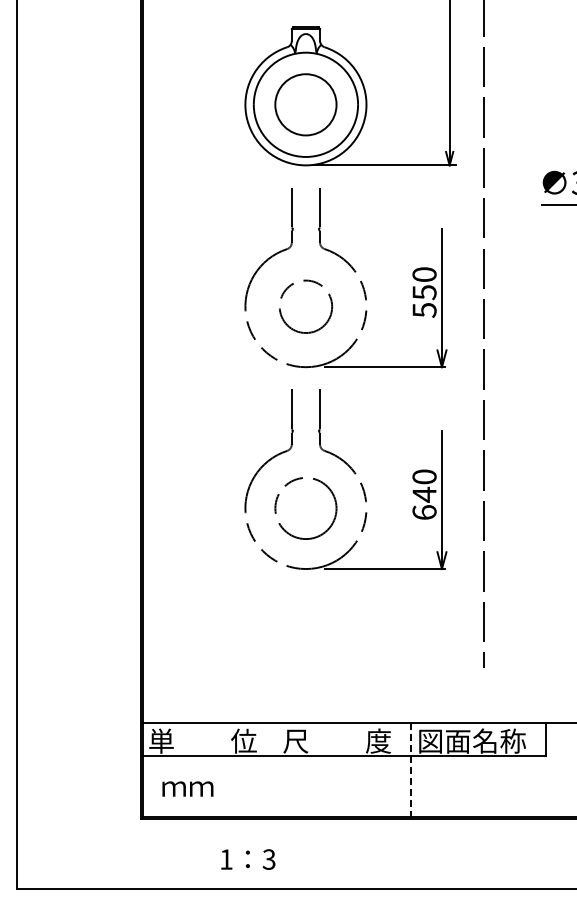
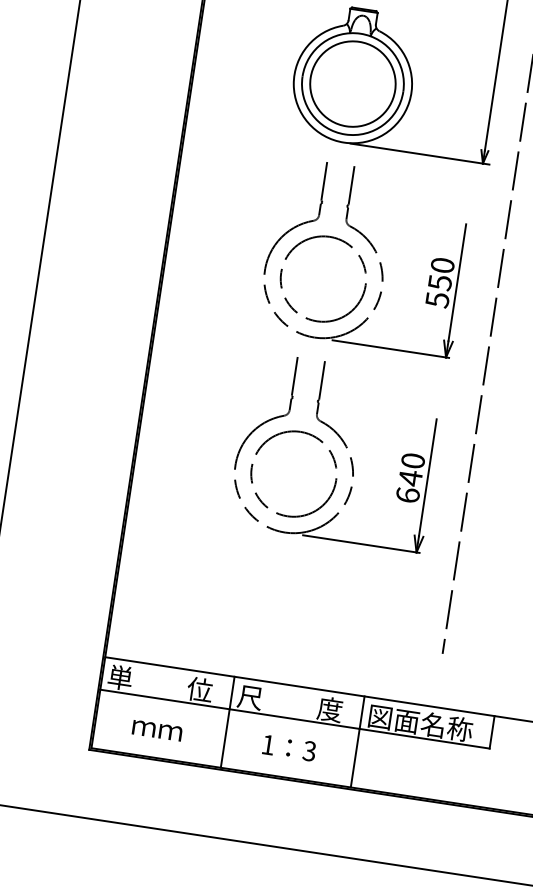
circle: (305, 104) -> (352, 83), size x1.43
circle: (305, 306) -> (323, 278), size x1.67
circle: (305, 508) -> (293, 474), size x1.43
line: (276, 769) -> (227, 721), added
line: (411, 770) -> (357, 742), dashed -> solid
text: (187, 788) -> (156, 730), moved
text: (248, 859) -> (289, 748), moved

